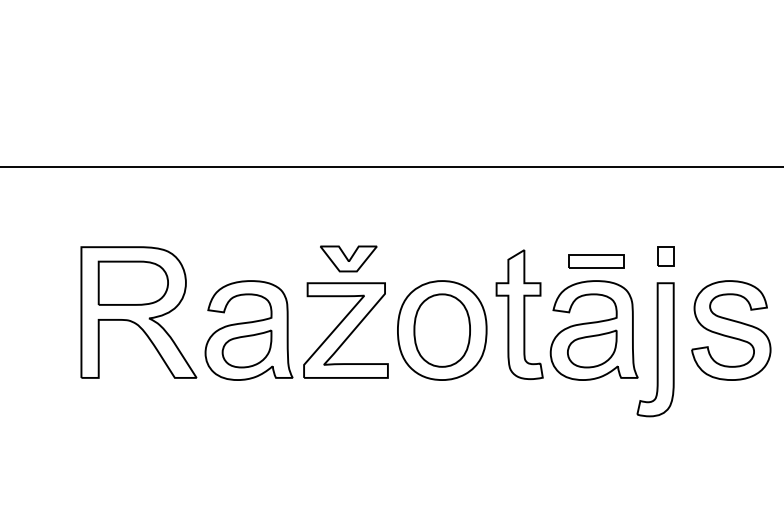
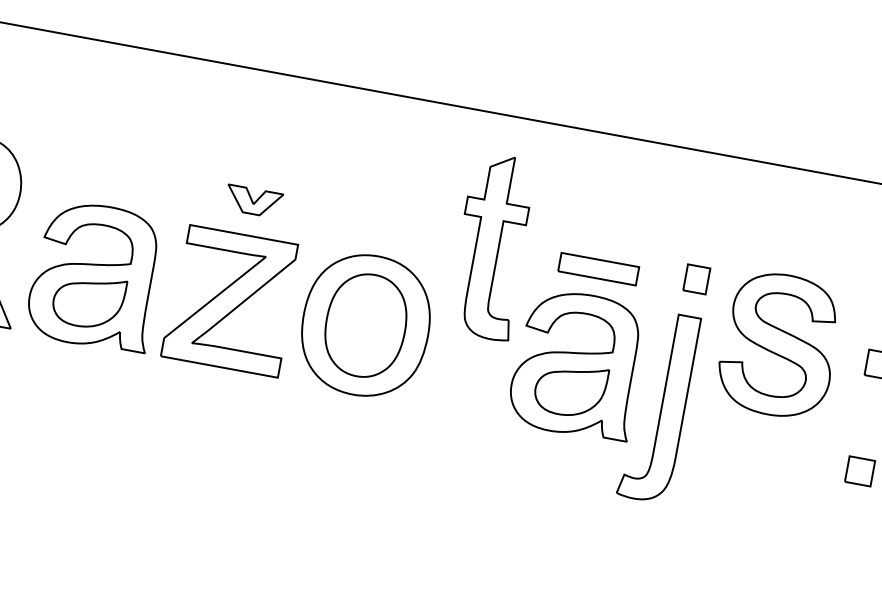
part: (348, 258) -> (253, 200), size x0.7
part: (519, 314) -> (491, 246), moved
part: (731, 330) -> (779, 345), moved

